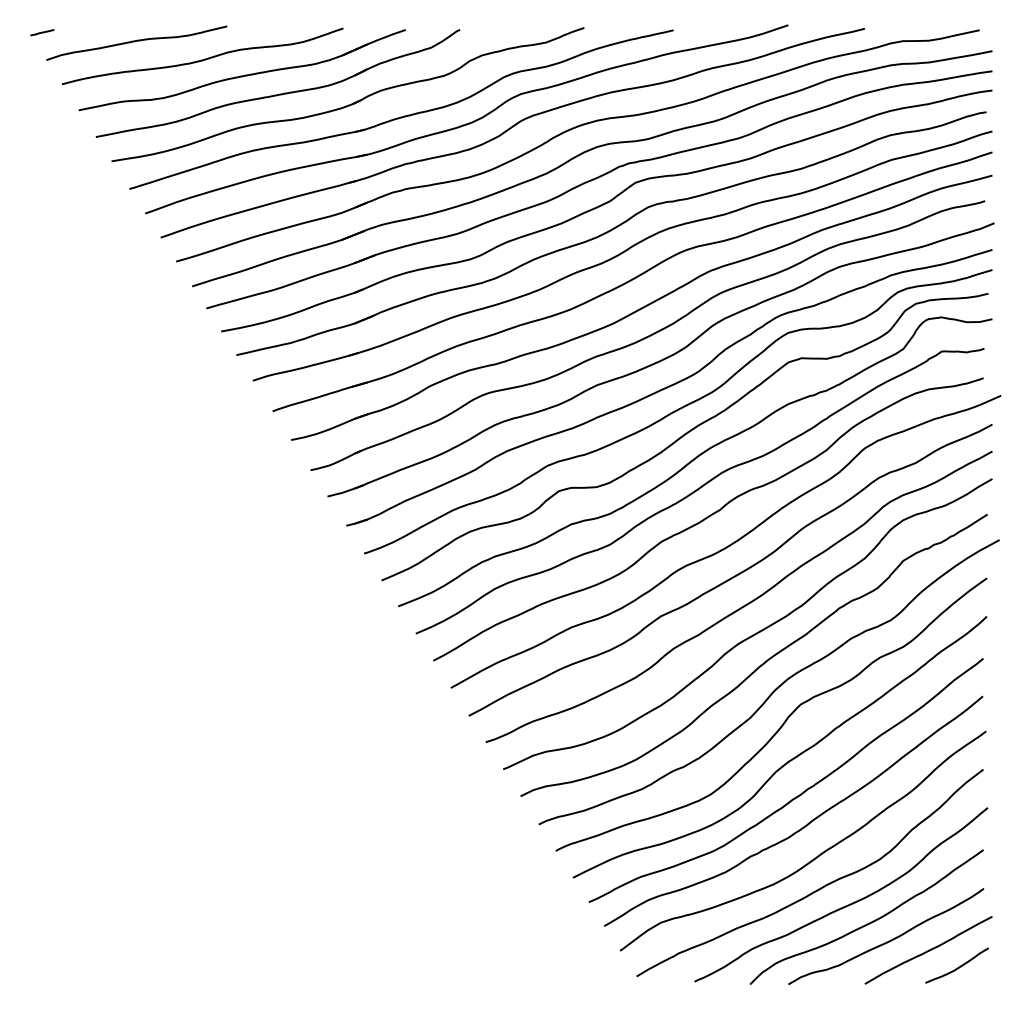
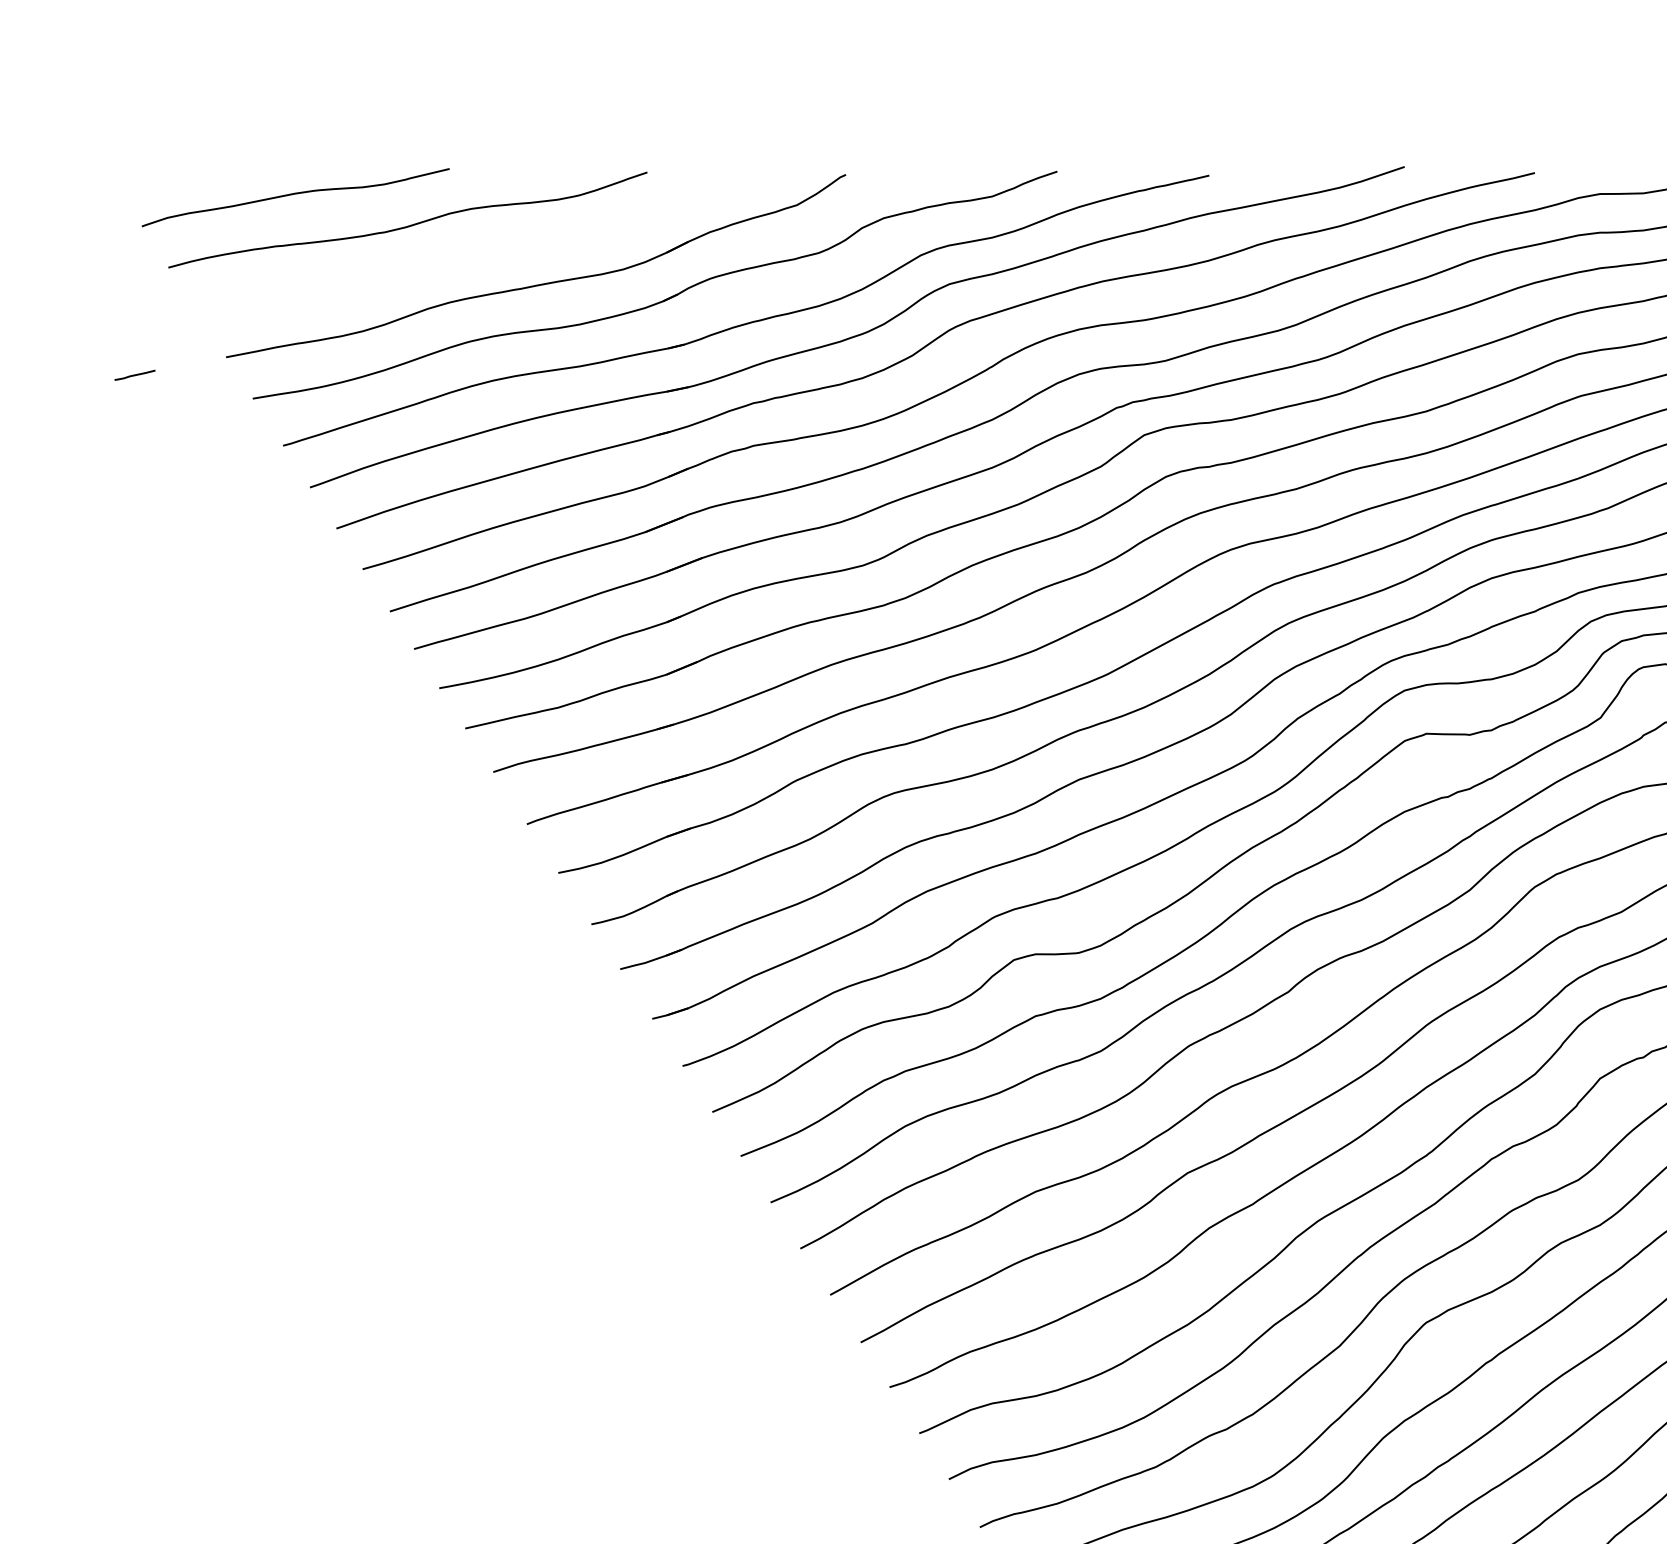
line: (42, 32) -> (135, 375), moved
part: (241, 70) -> (473, 244), removed

